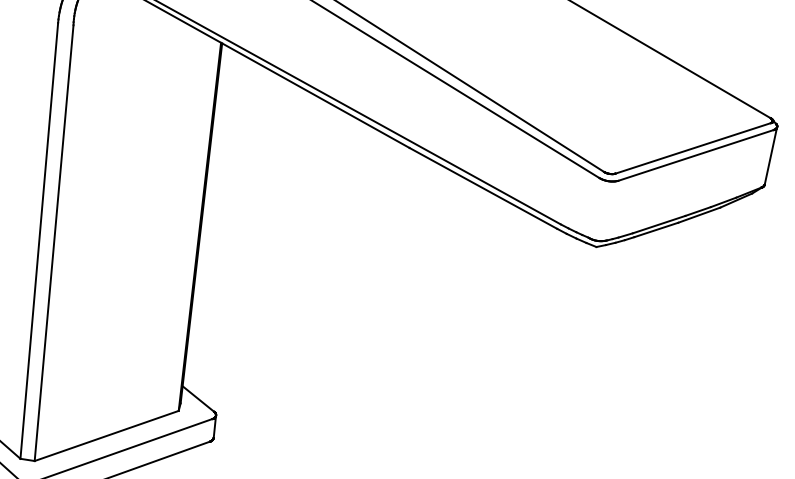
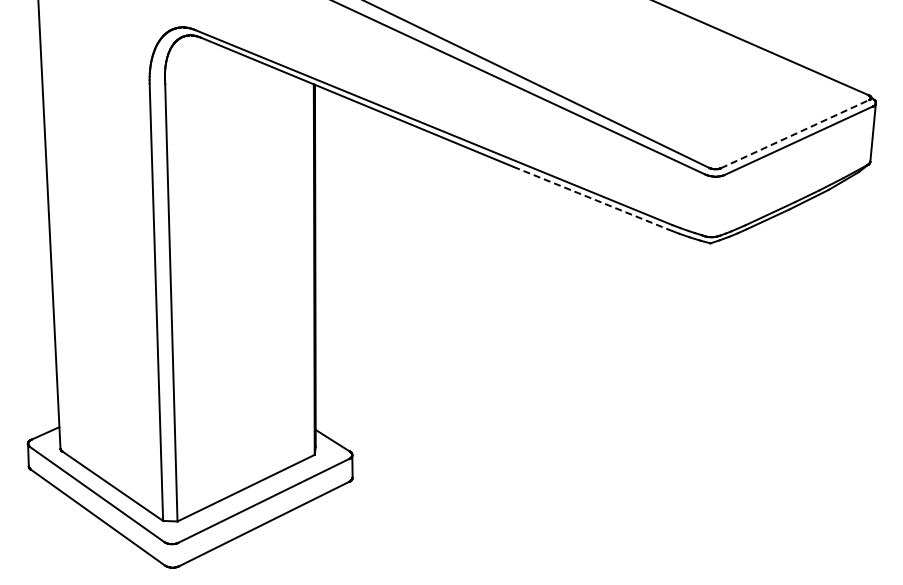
line: (693, 148) -> (795, 134), solid -> dashed
line: (483, 188) -> (591, 198), solid -> dashed

